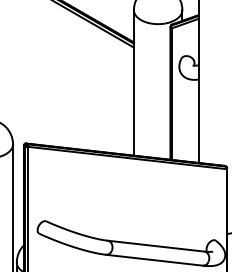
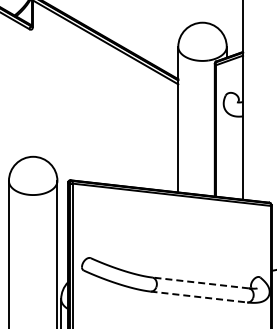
line: (156, 245) -> (200, 282), solid -> dashed
line: (154, 260) -> (198, 297), solid -> dashed

